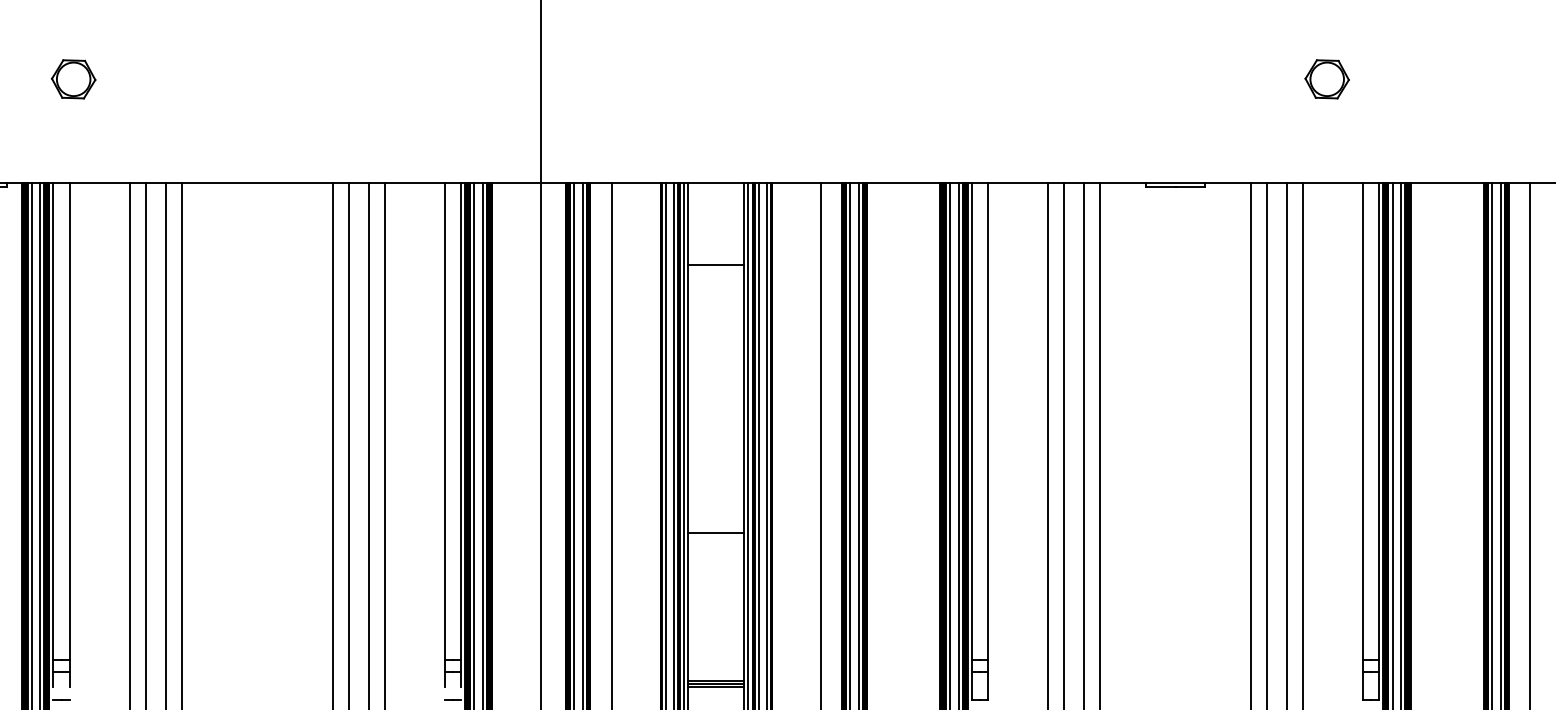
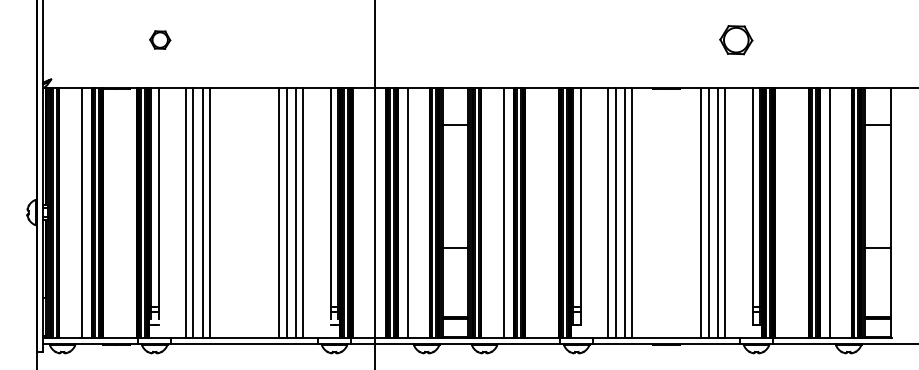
part: (1327, 78) -> (736, 39), size x1.6

